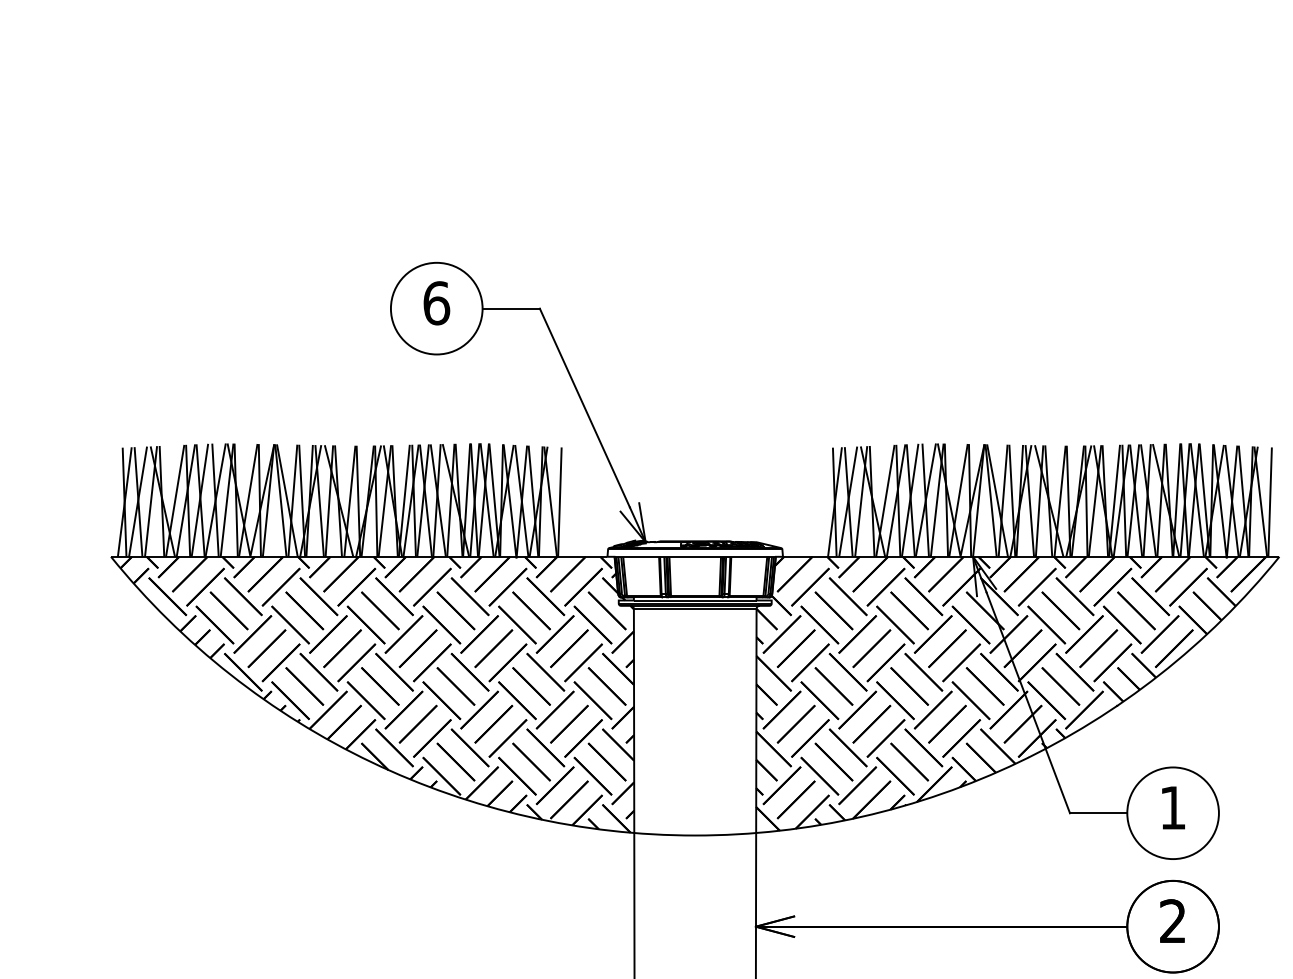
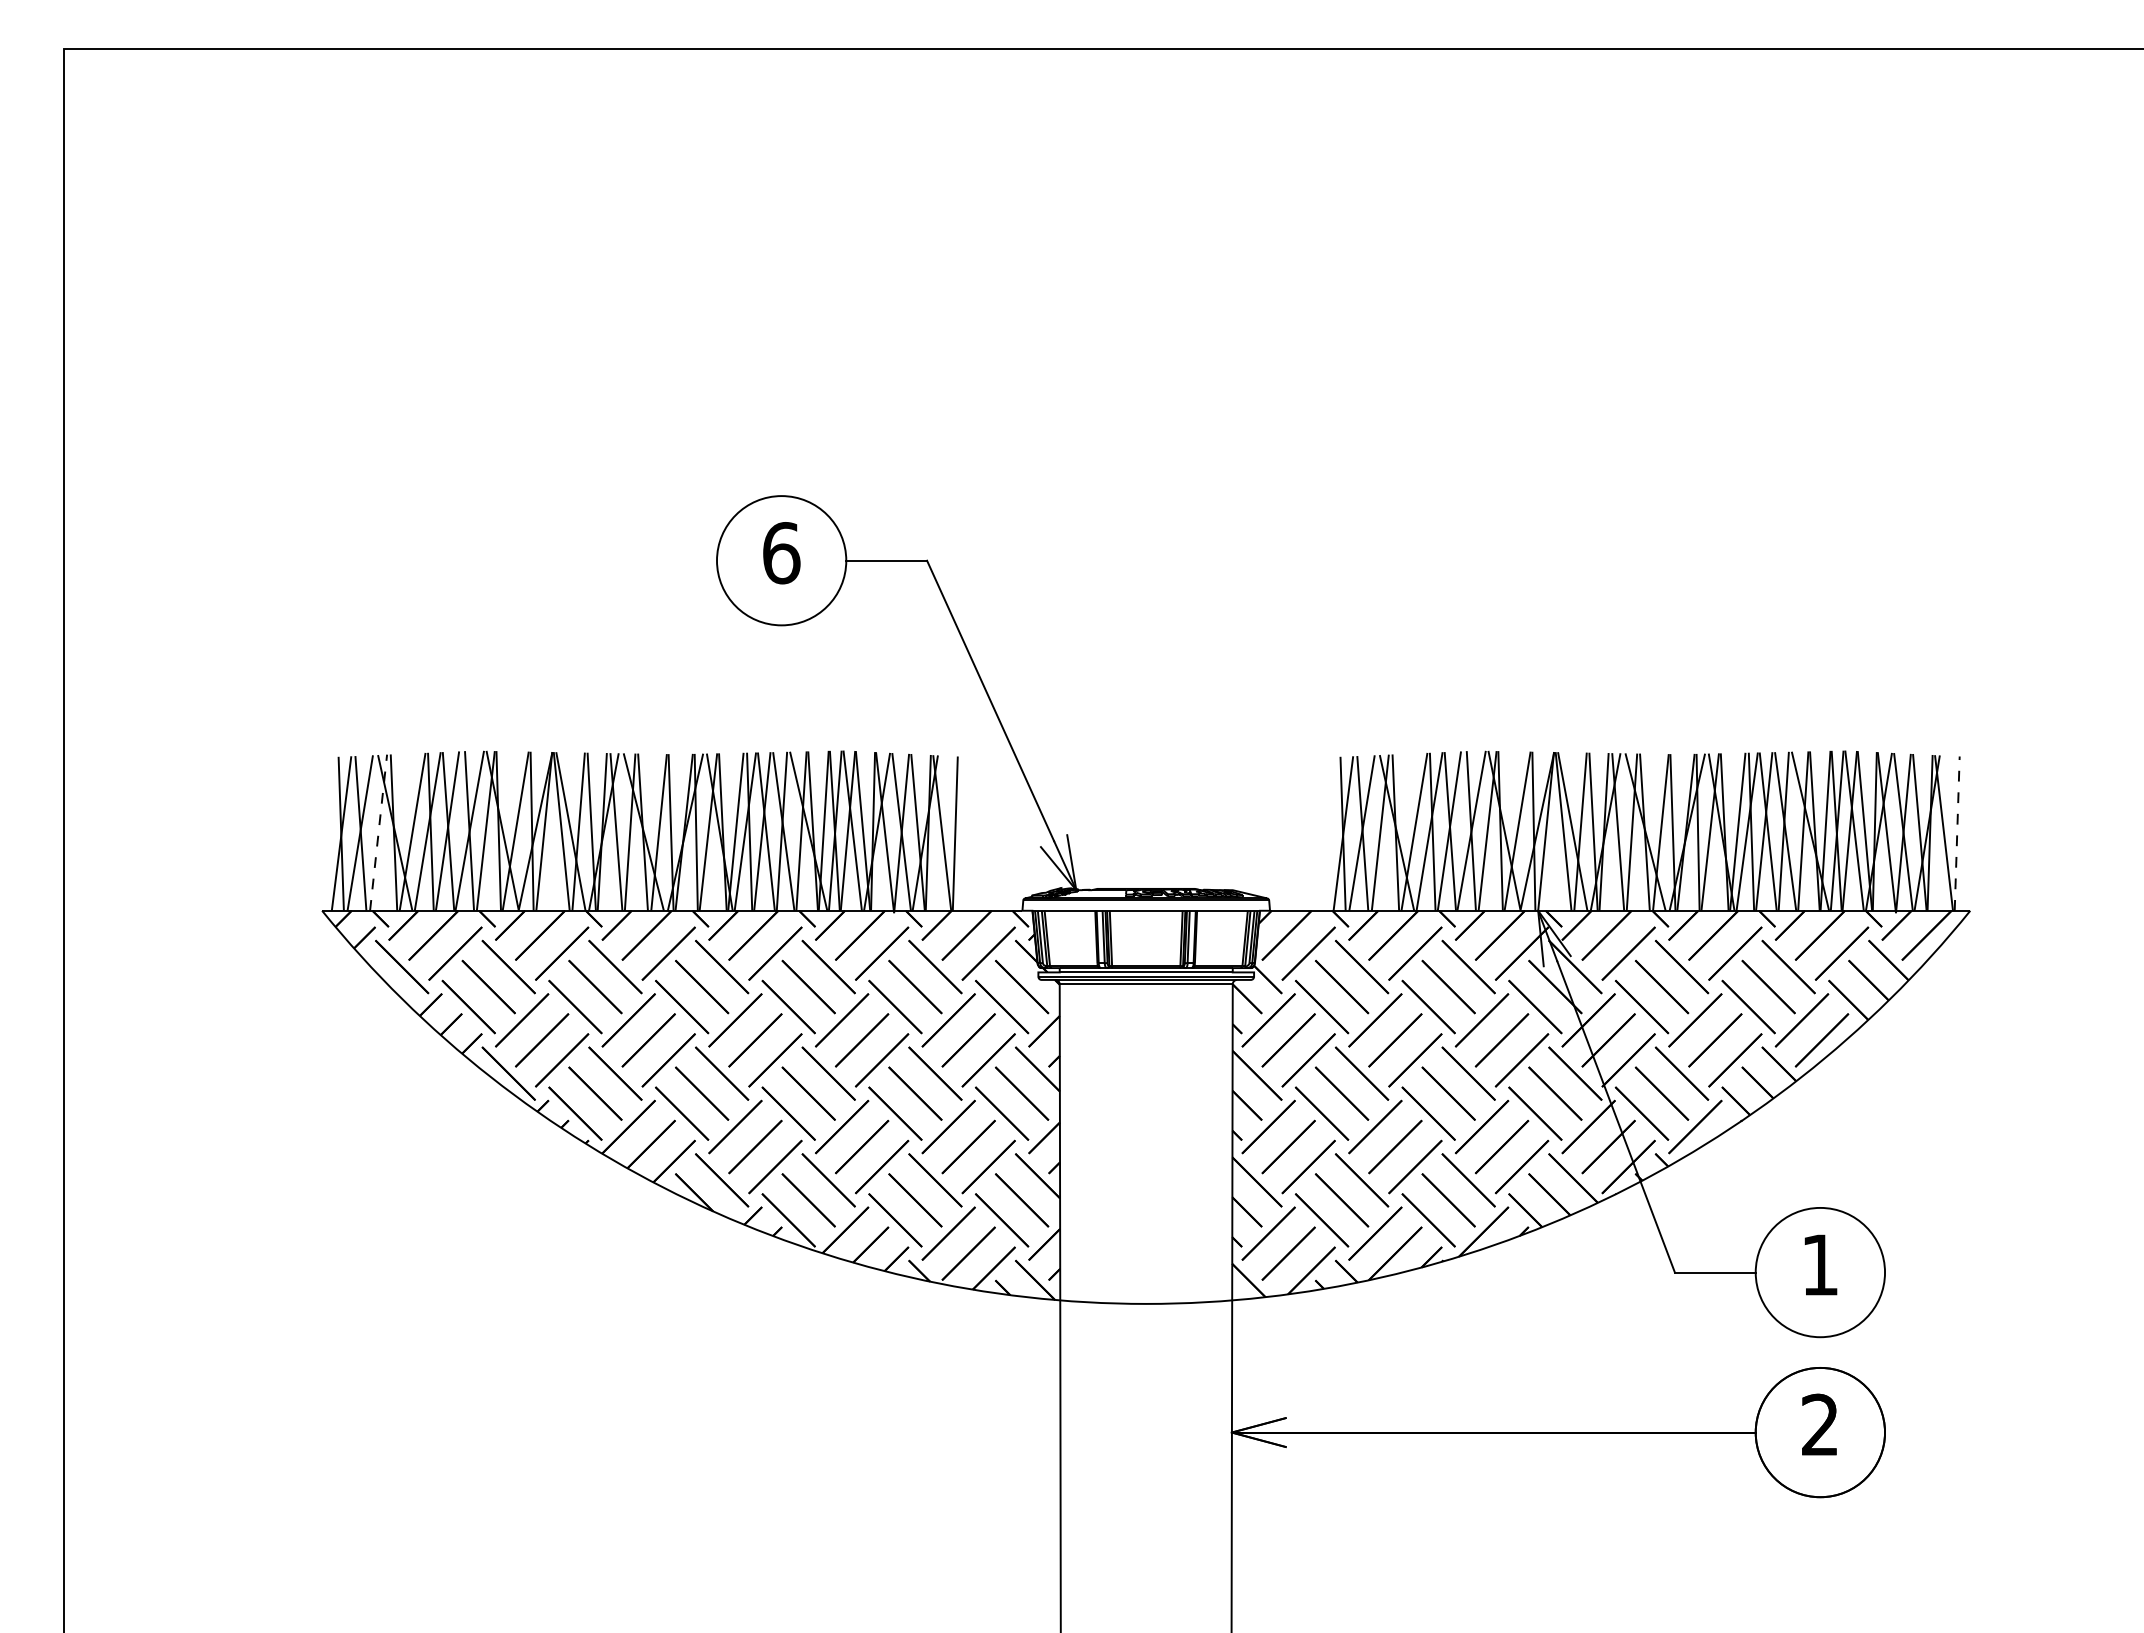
line: (150, 501) -> (378, 832), solid -> dashed
line: (1270, 502) -> (1957, 833), solid -> dashed

